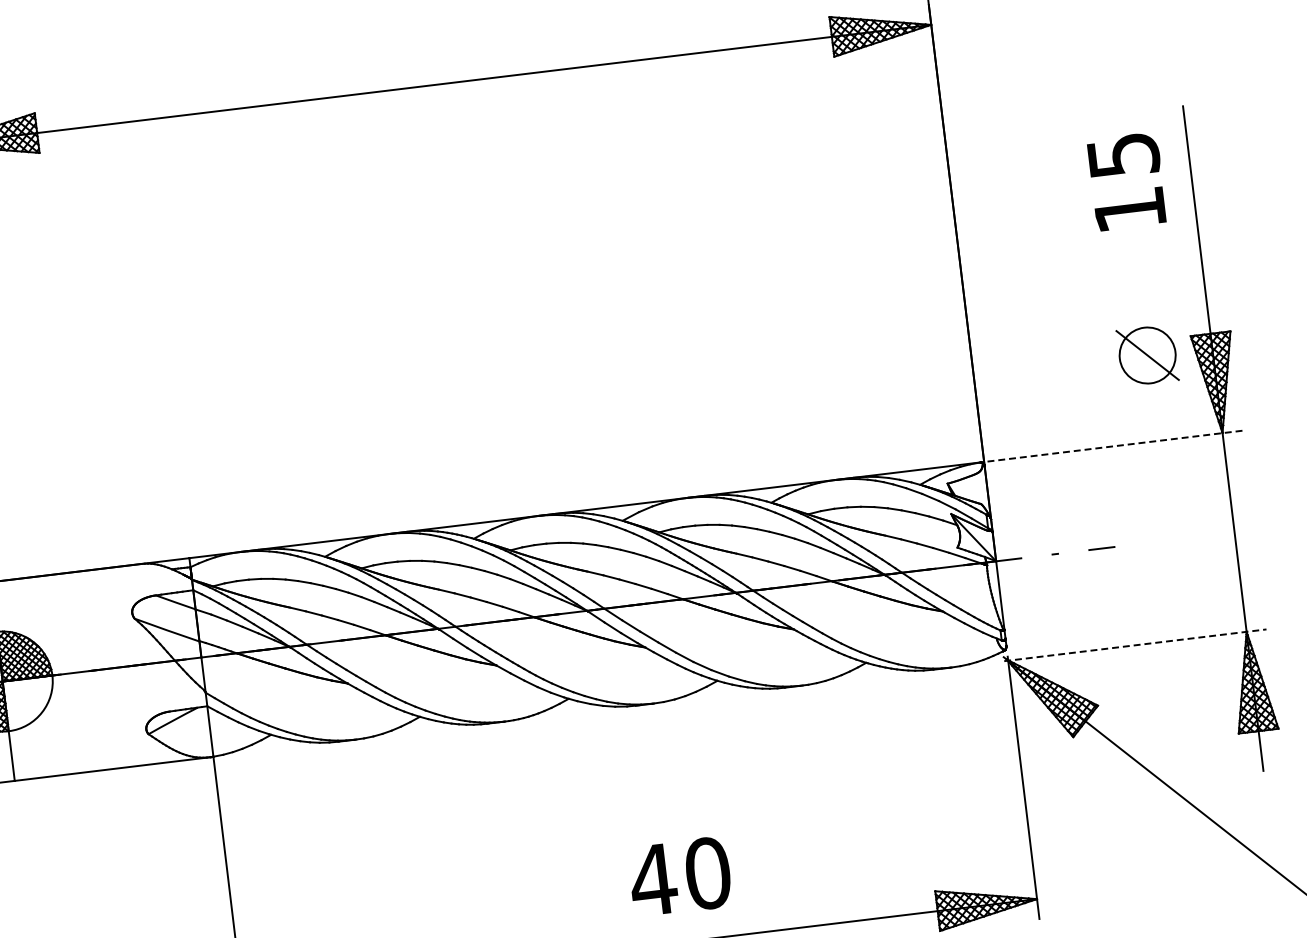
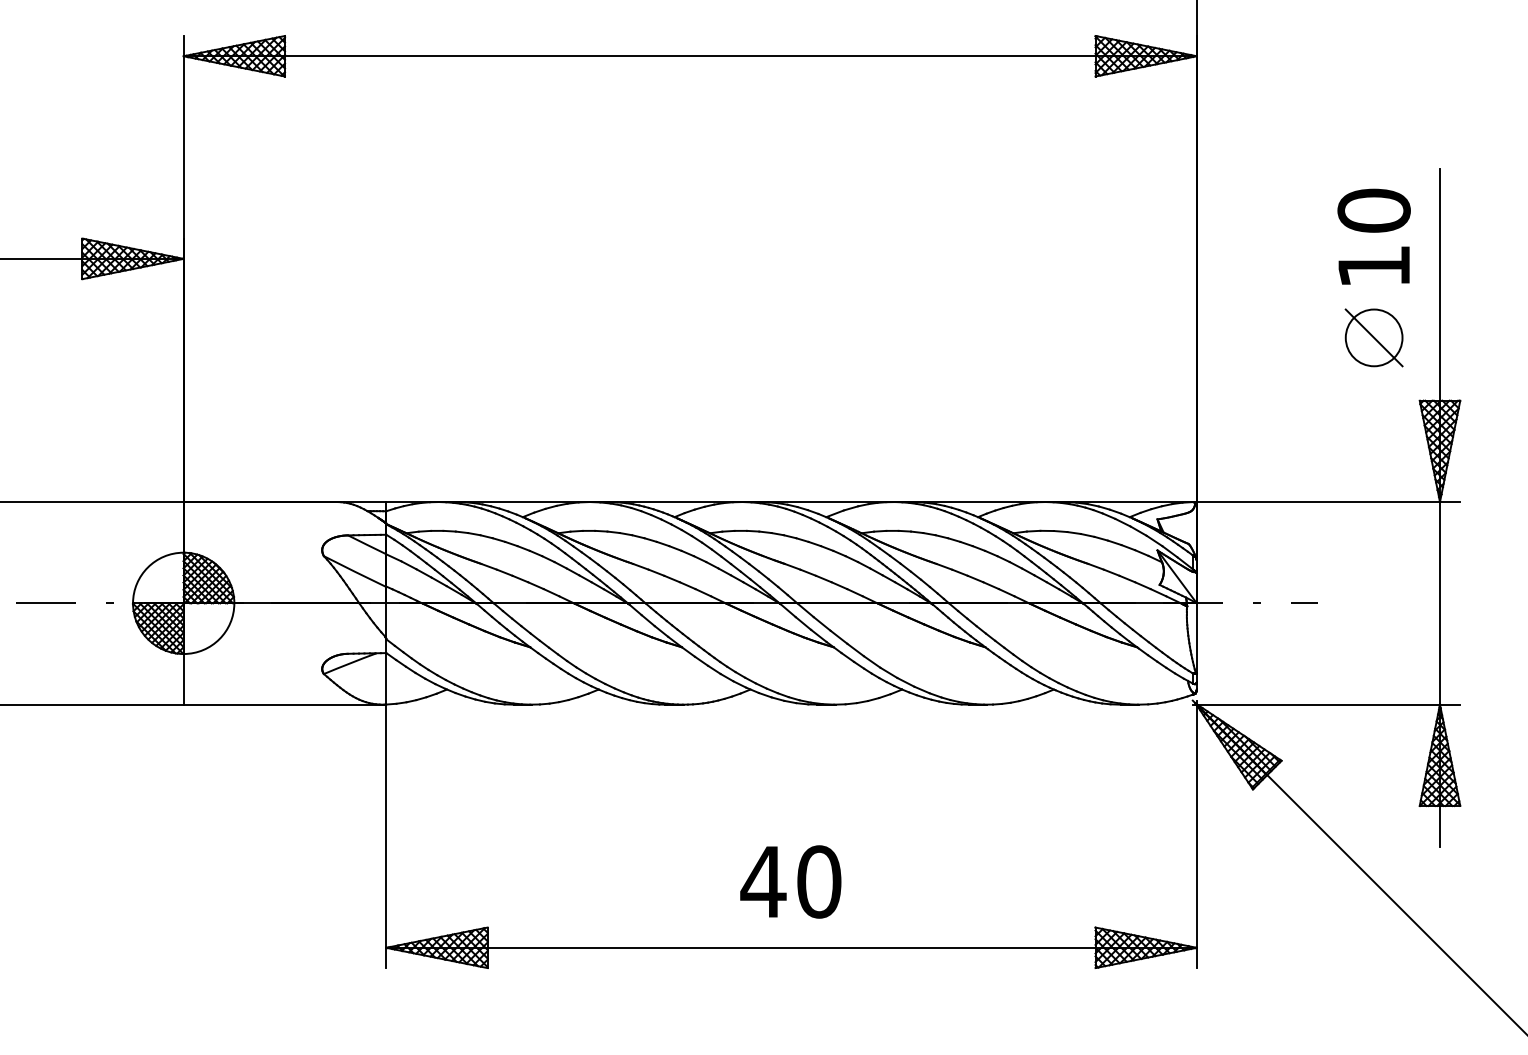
text: (1122, 155) -> (1373, 210), 15 -> 10
part: (1146, 355) -> (1373, 337), moved
line: (1111, 447) -> (1326, 502), dashed -> solid
line: (1135, 645) -> (1326, 704), dashed -> solid
text: (679, 876) -> (790, 881), moved

